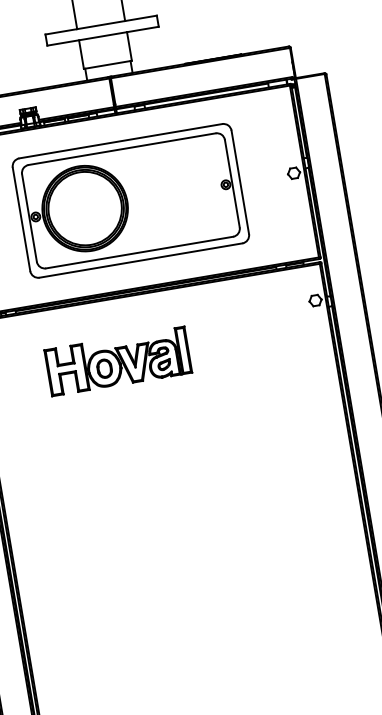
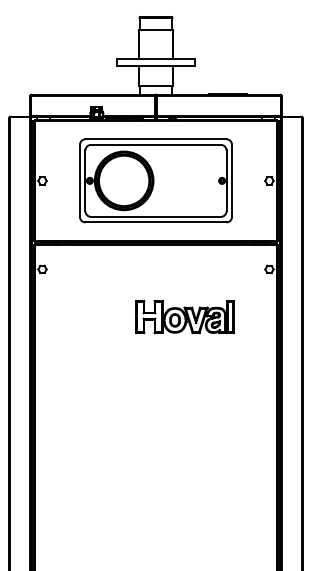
part: (117, 362) -> (184, 317), moved

